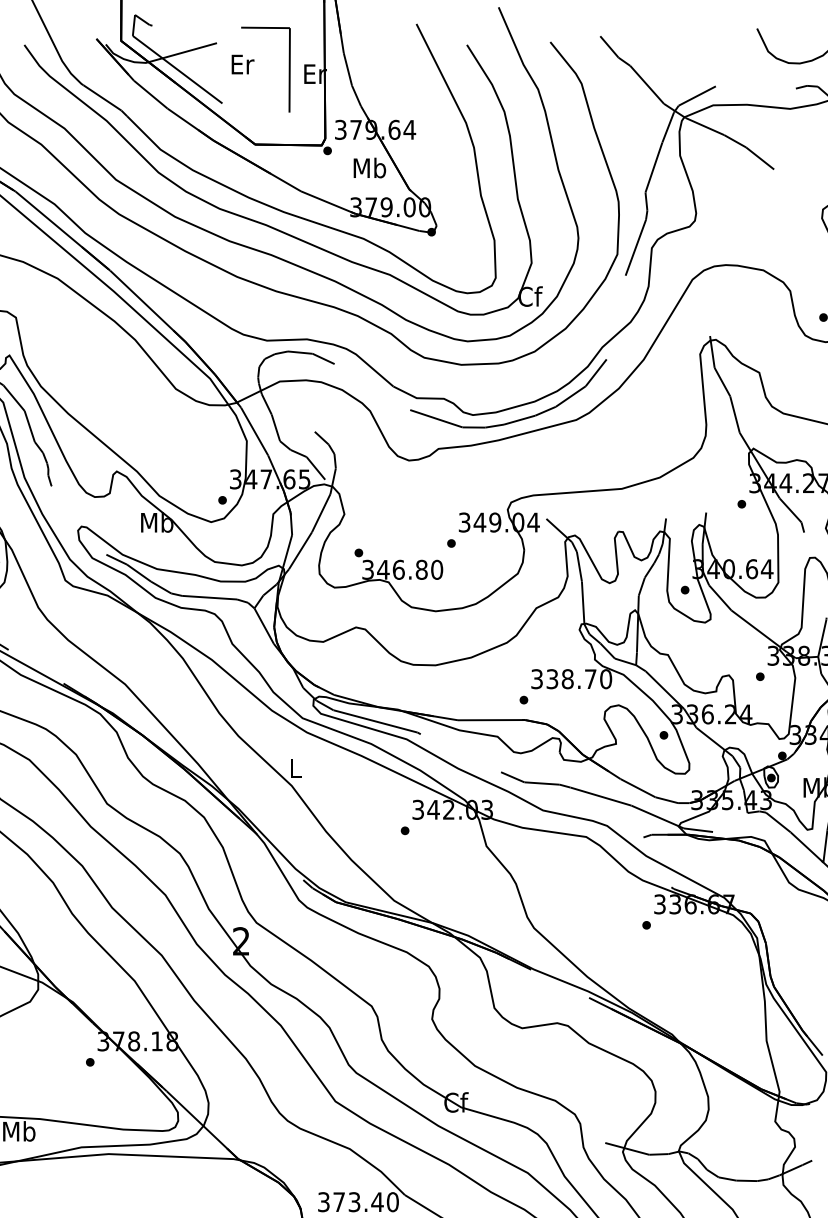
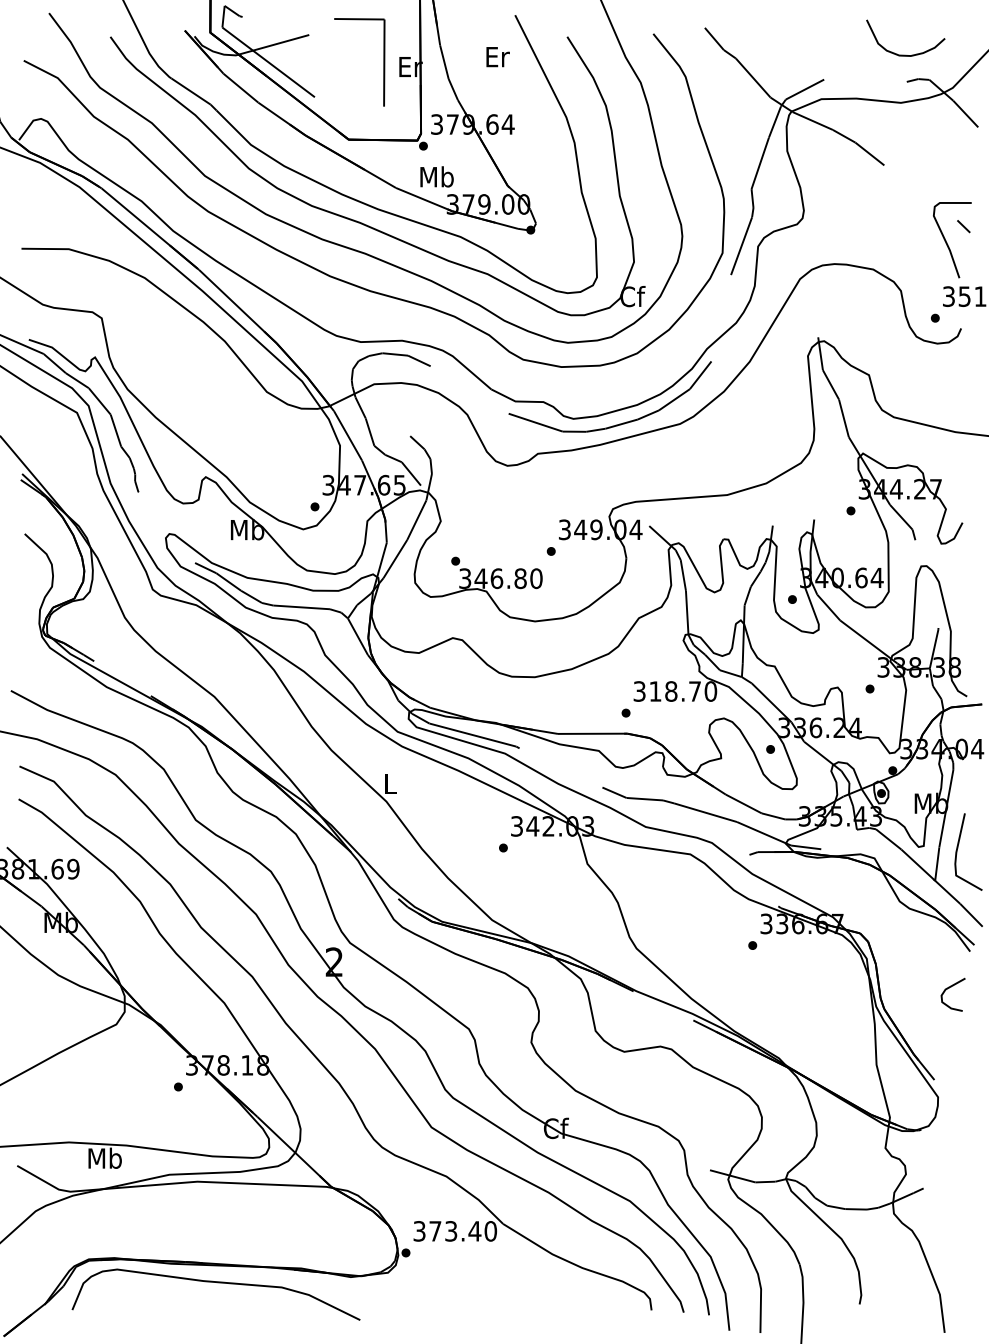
text: (242, 64) -> (497, 57), moved
text: (369, 167) -> (436, 176), moved
text: (552, 679) -> (655, 691), 338.70 -> 318.70

